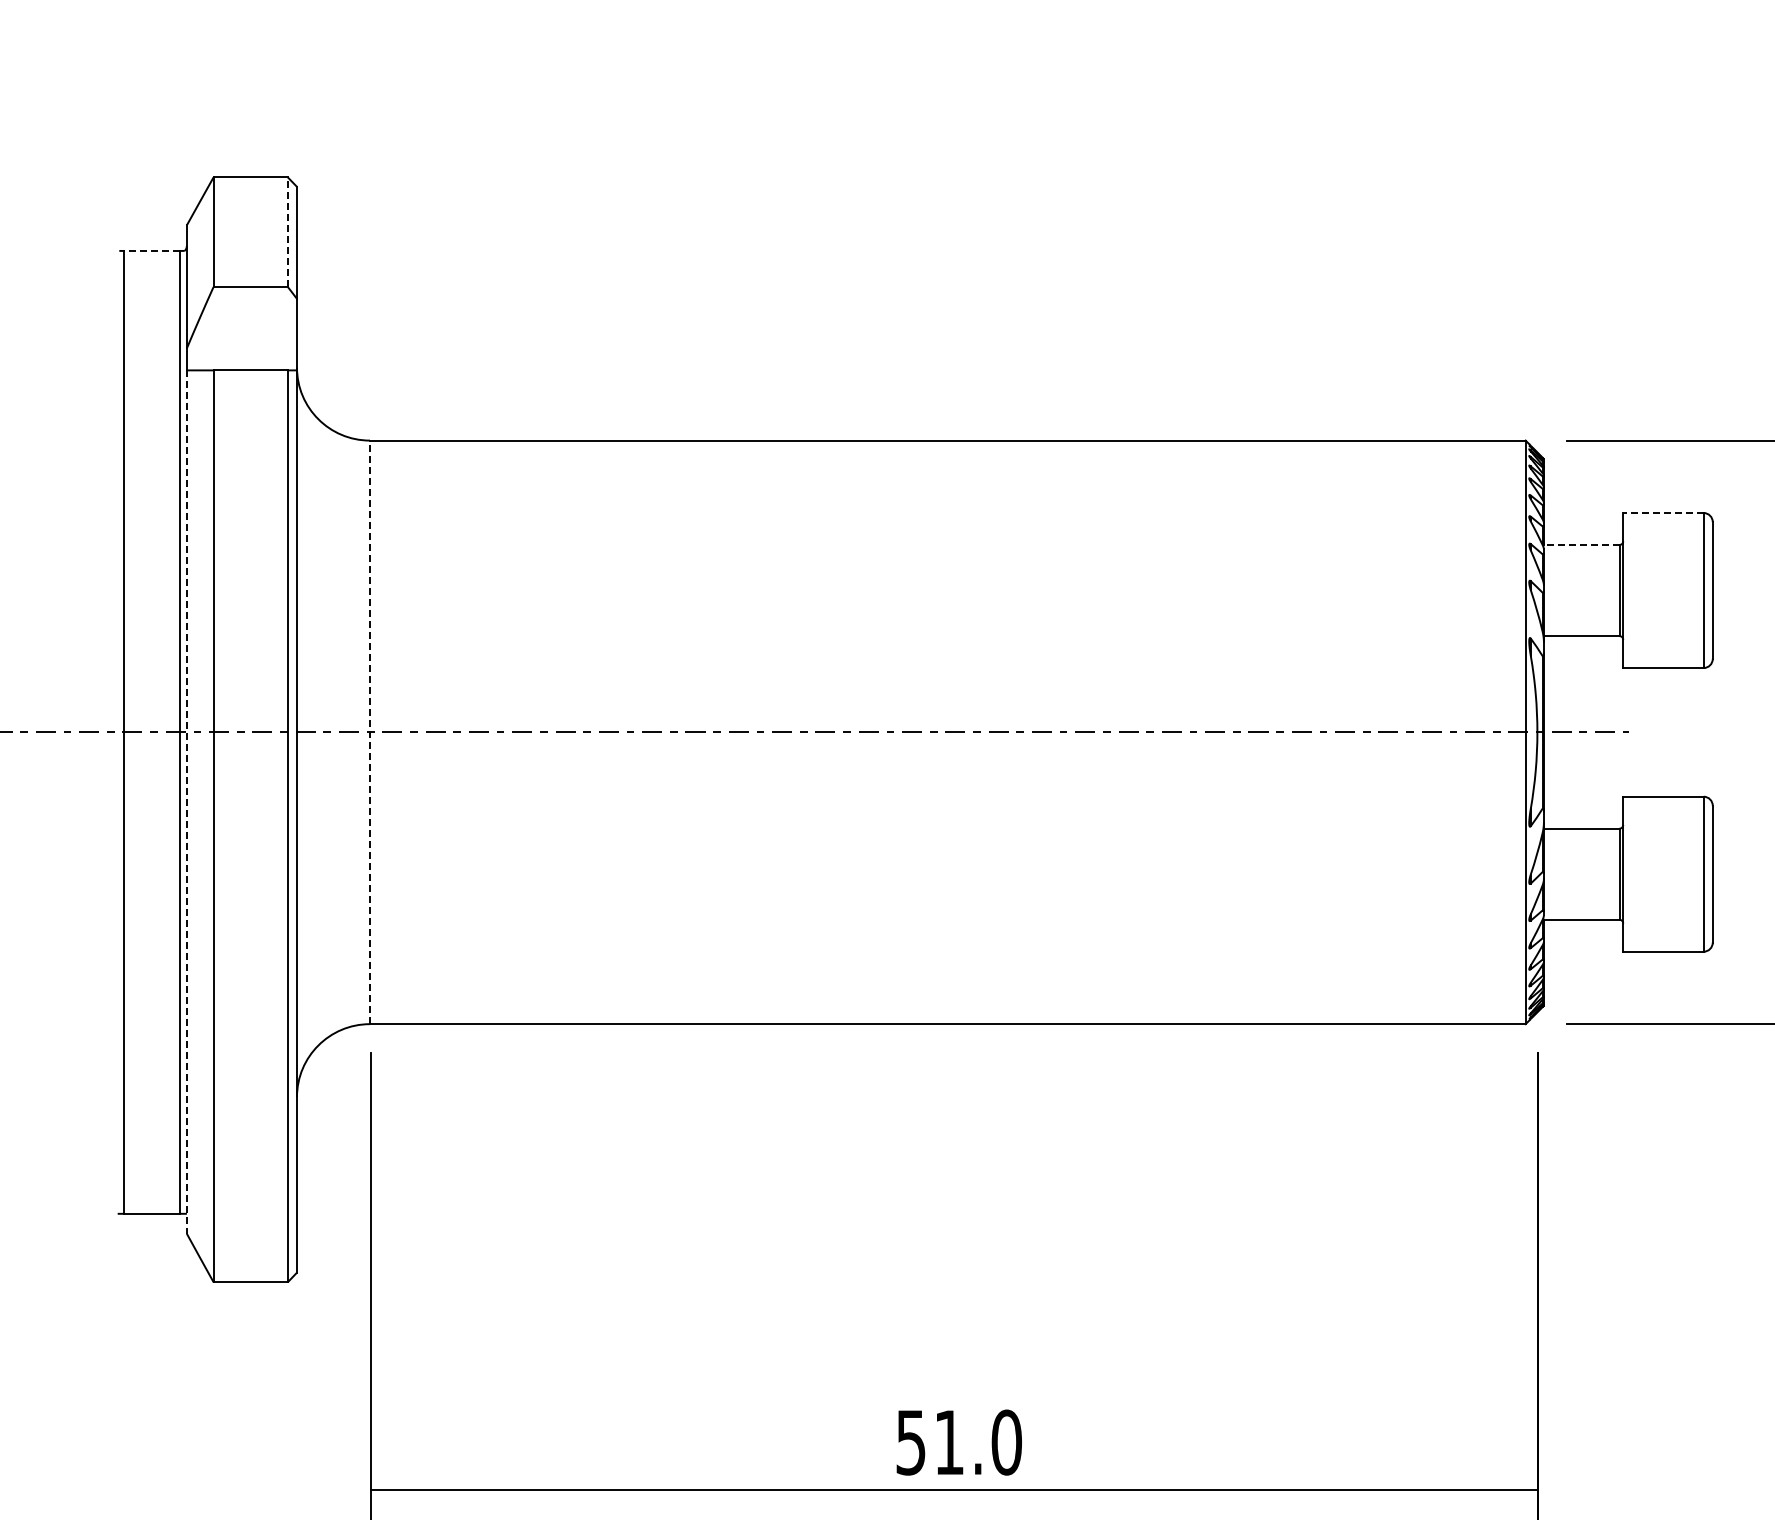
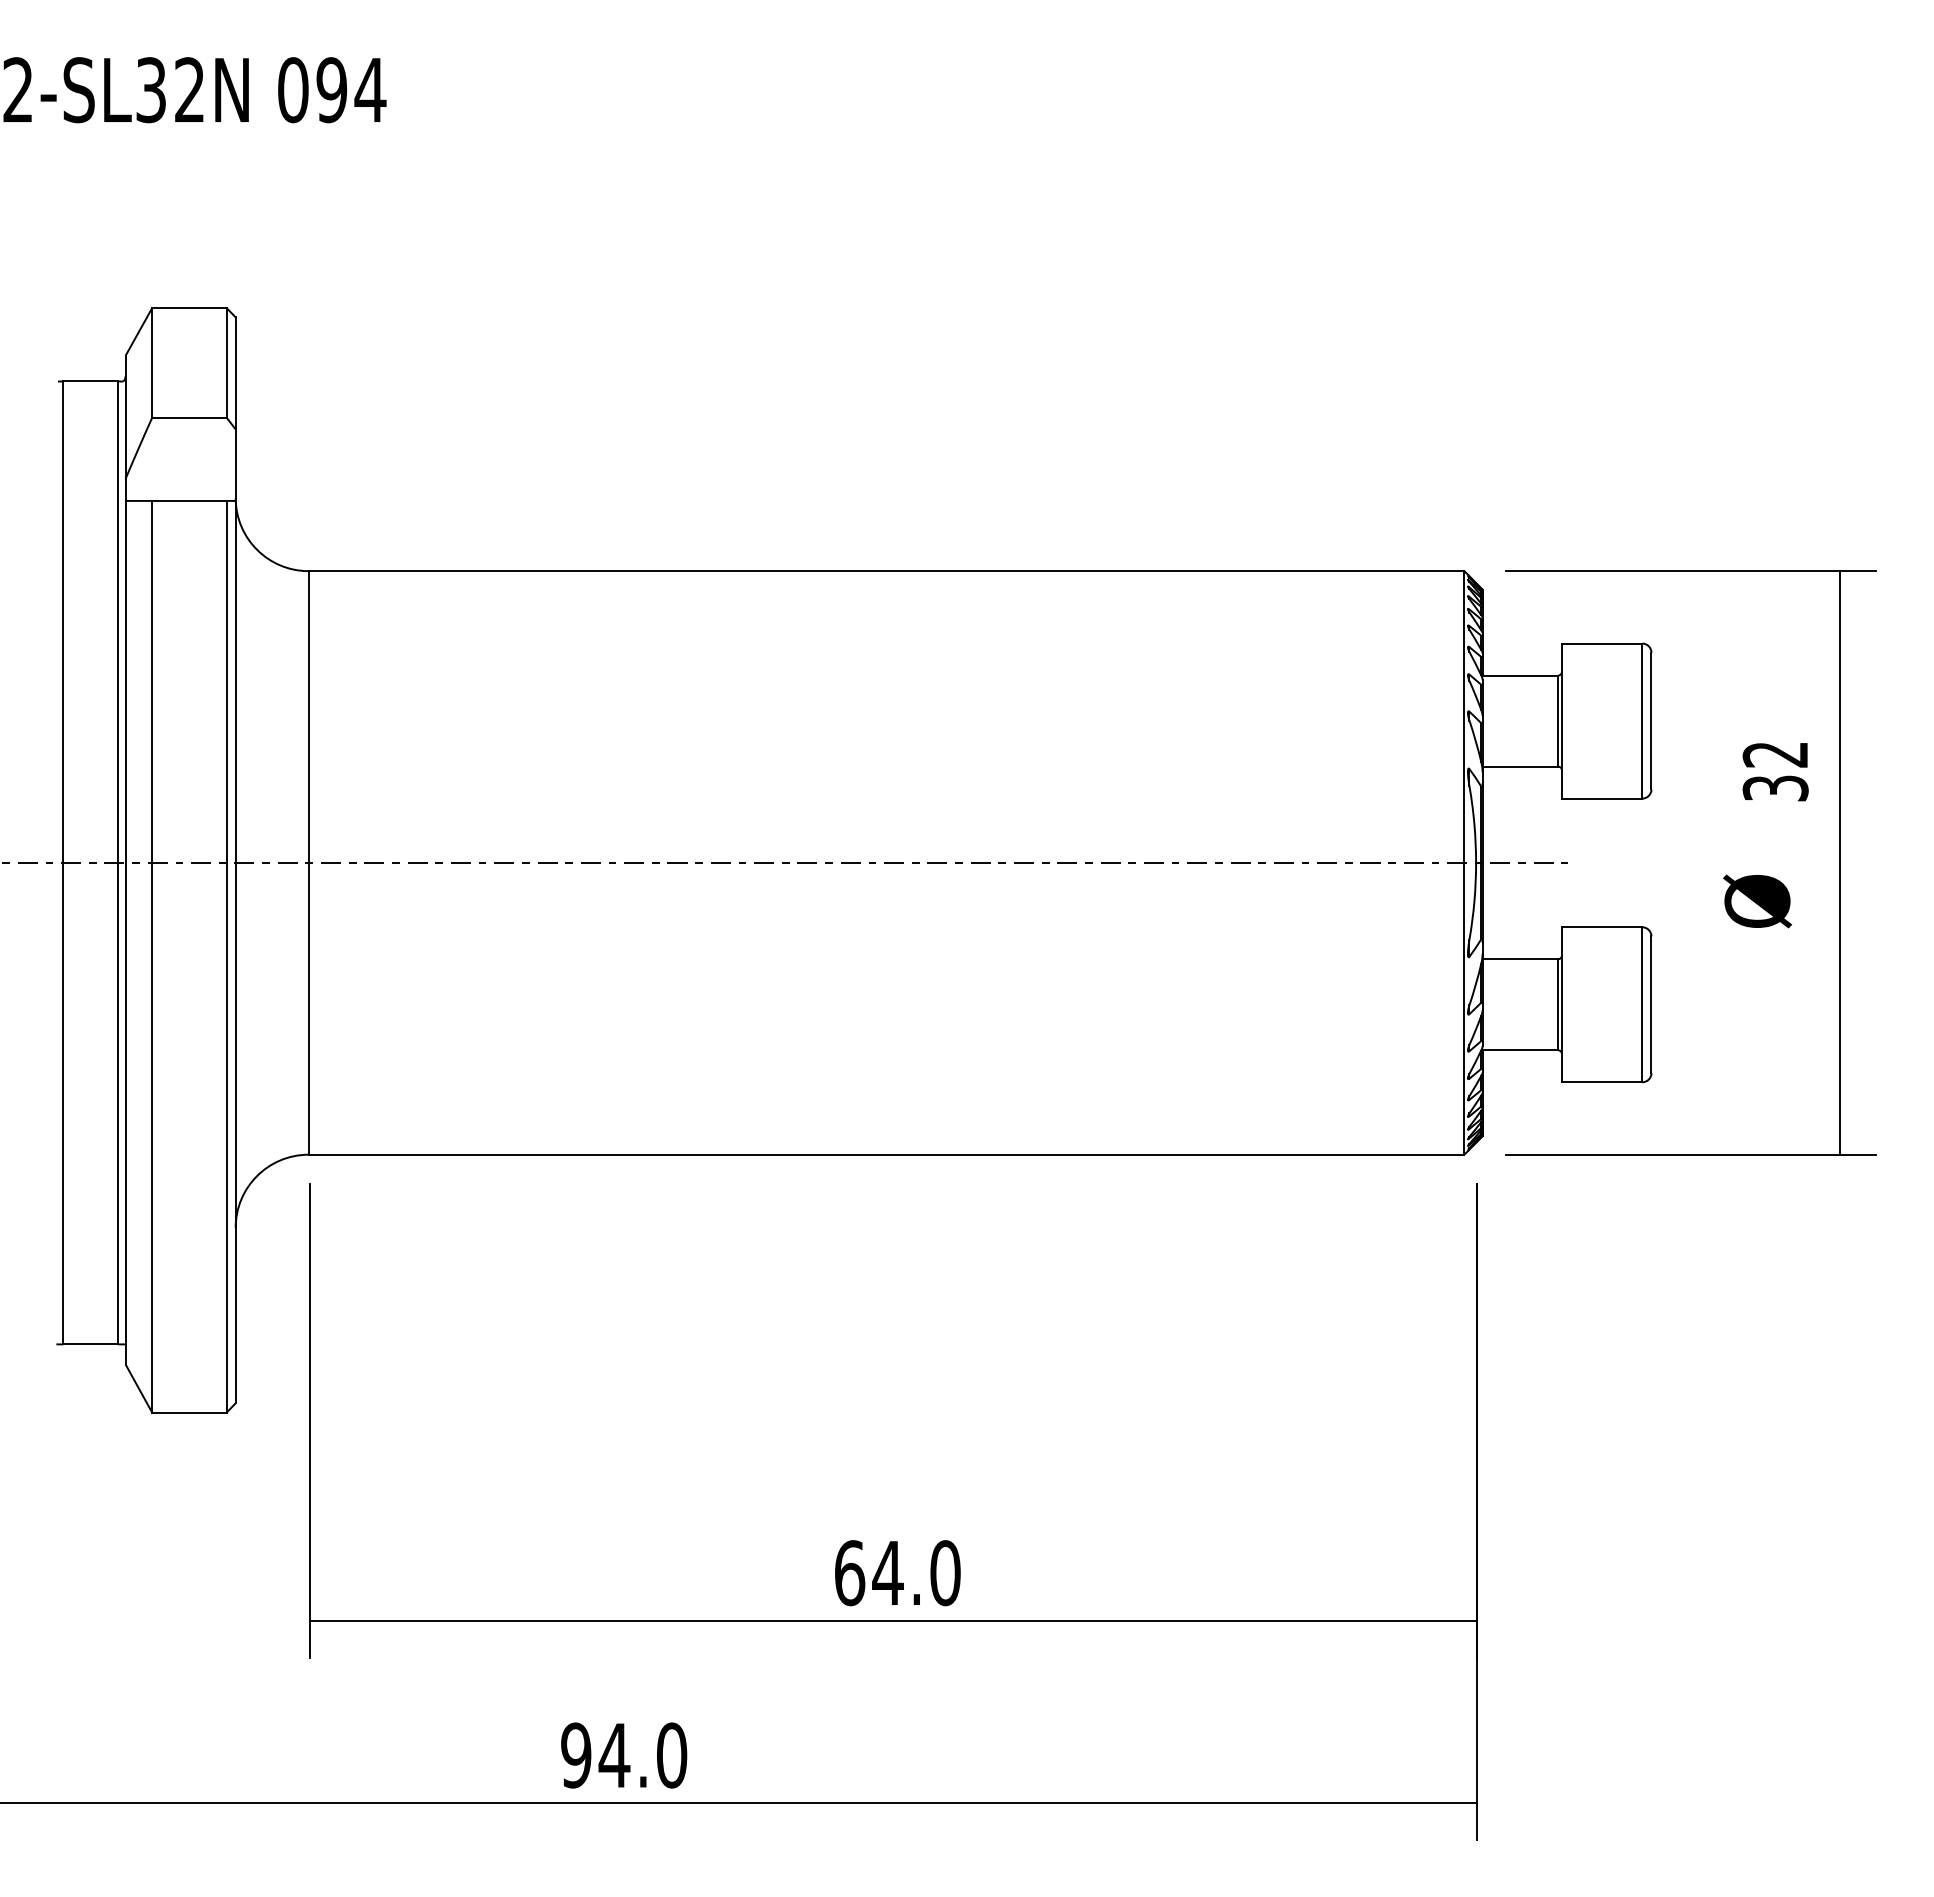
line: (287, 231) -> (226, 362), dashed -> solid
line: (151, 250) -> (90, 381), dashed -> solid
line: (1662, 512) -> (1601, 643), dashed -> solid
line: (1581, 544) -> (1520, 675), dashed -> solid
line: (369, 731) -> (308, 862), dashed -> solid
line: (186, 801) -> (125, 932), dashed -> solid
text: (930, 1442) -> (869, 1573), 51.0 -> 64.0

